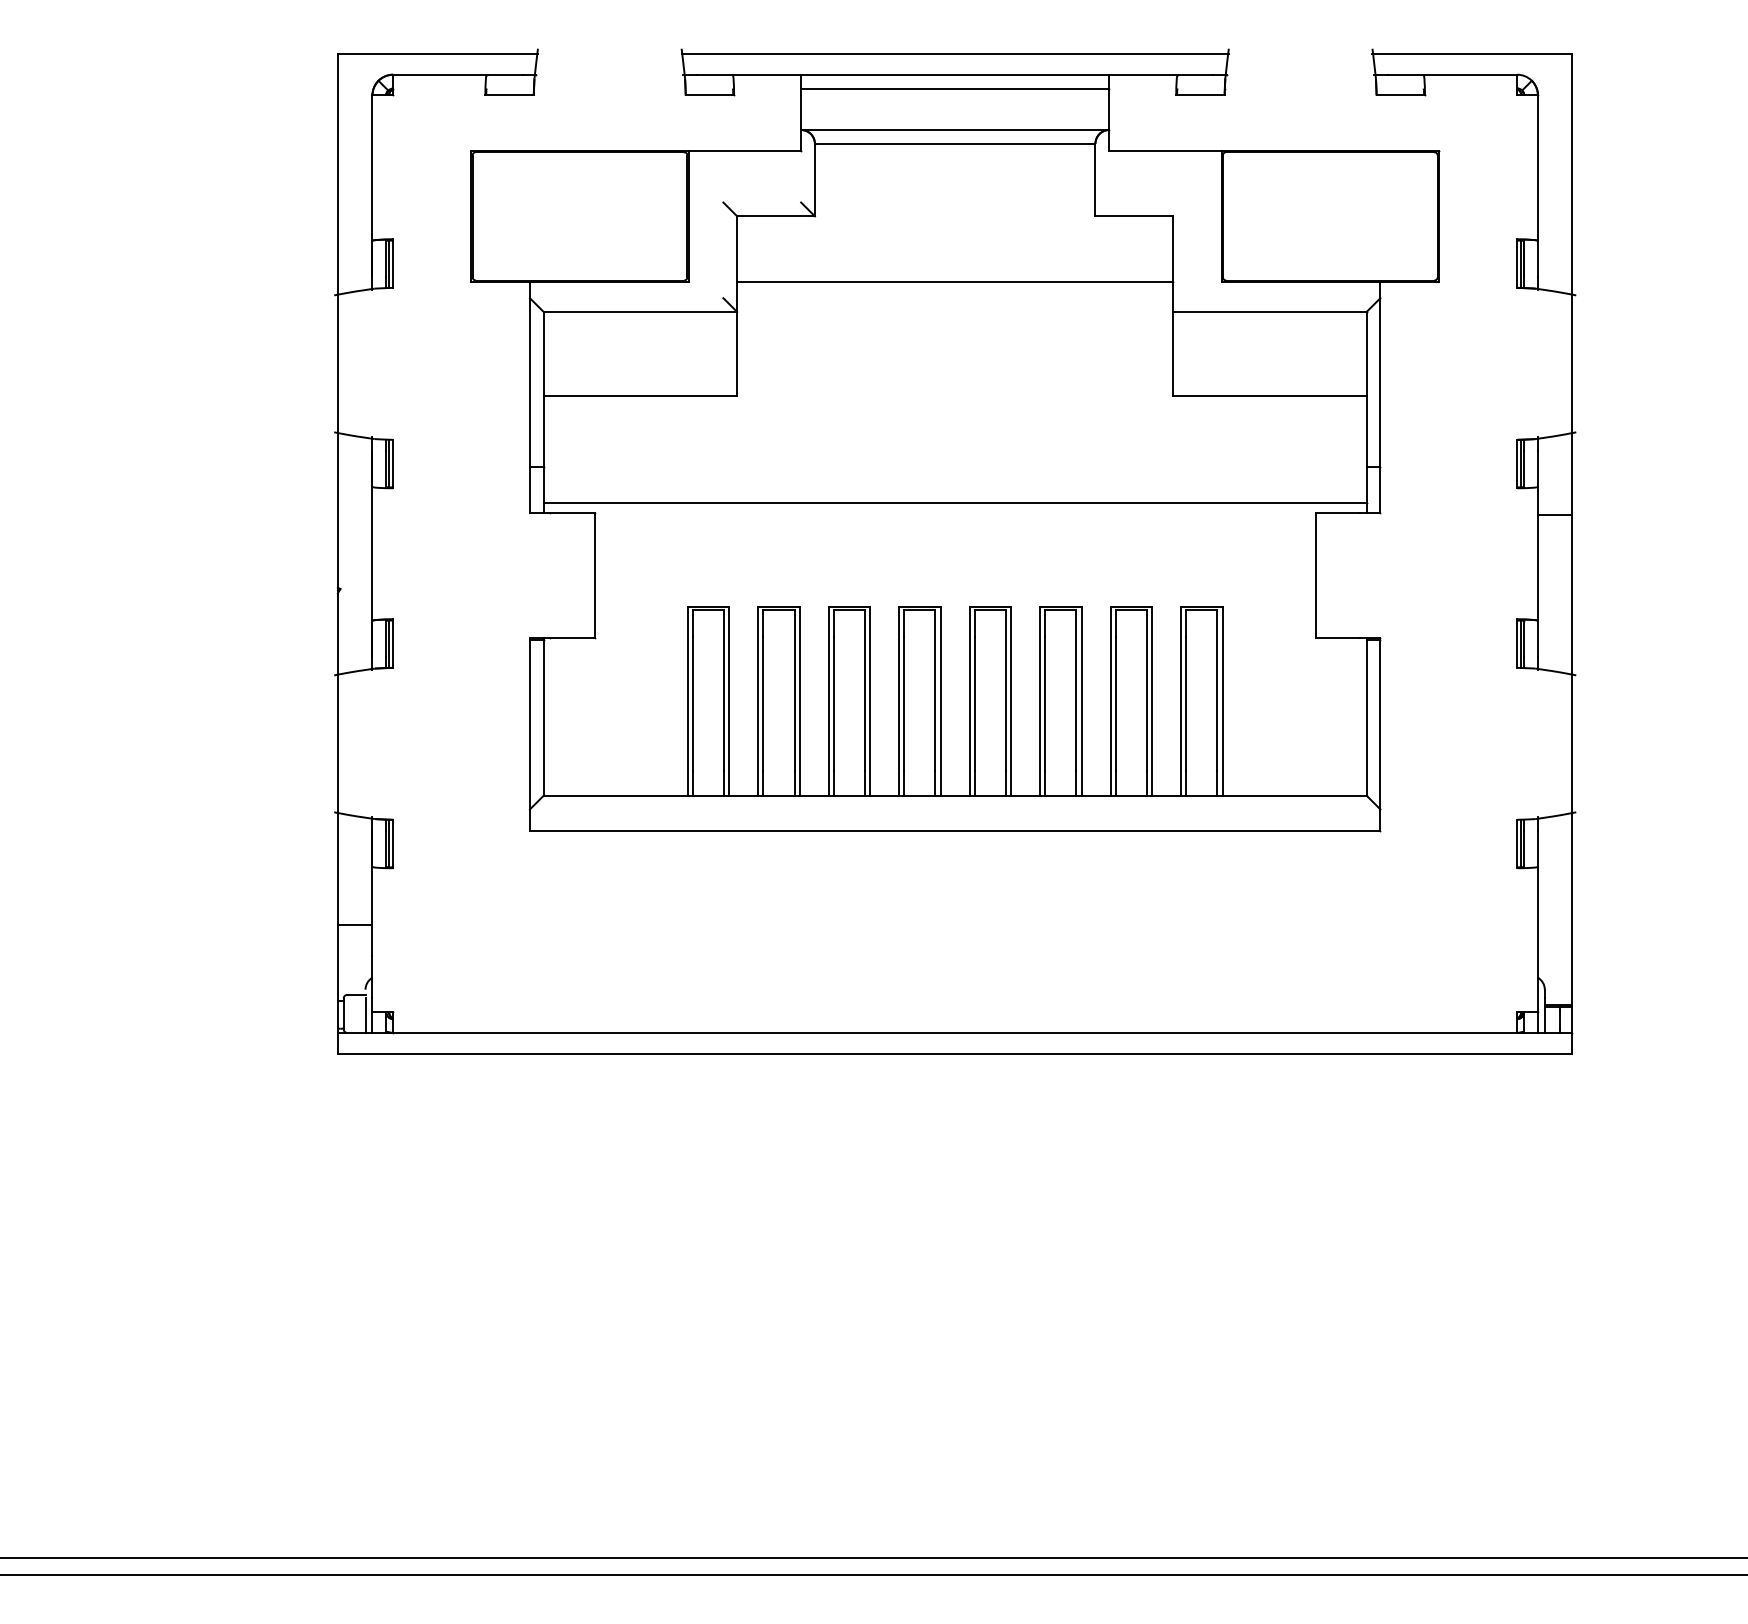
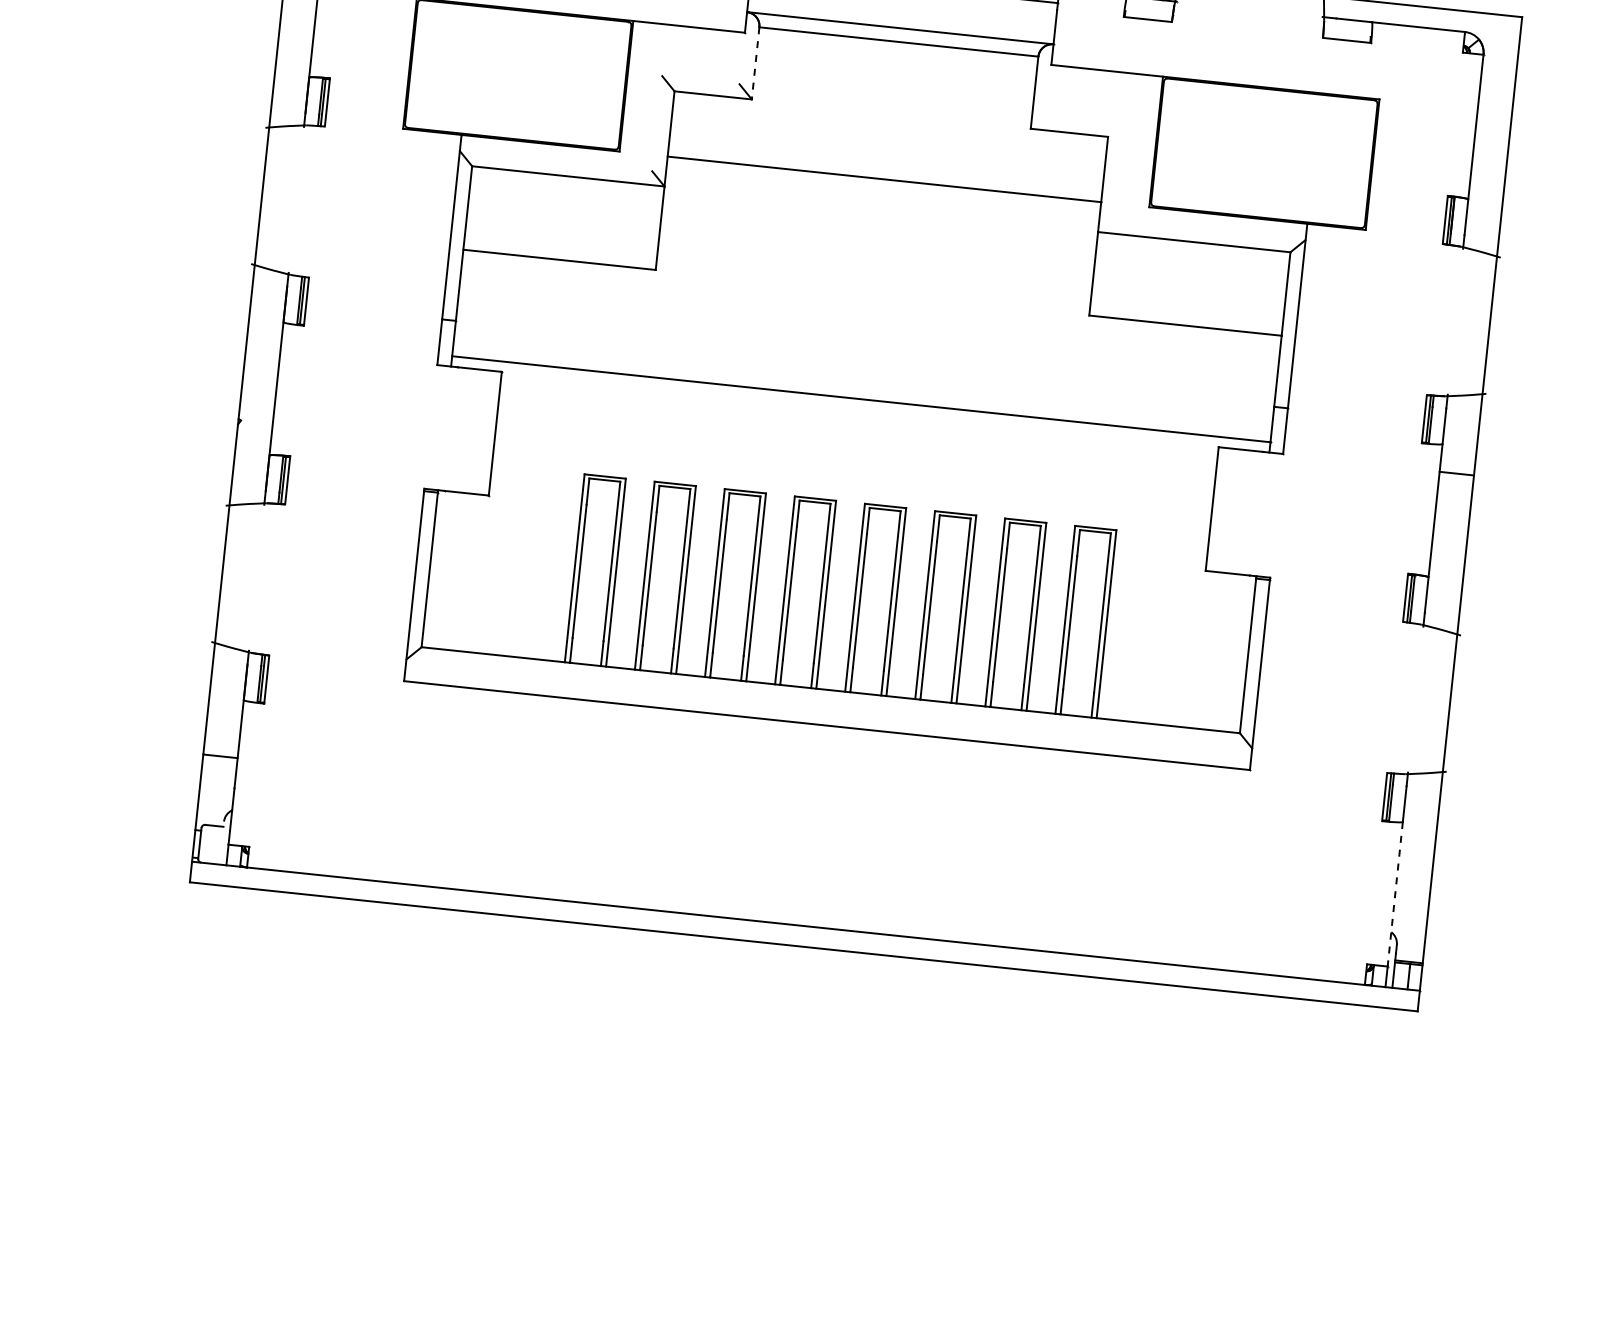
line: (814, 180) -> (755, 63), solid -> dashed
line: (1537, 939) -> (1394, 894), solid -> dashed
line: (365, 1015) -> (221, 847), removed

